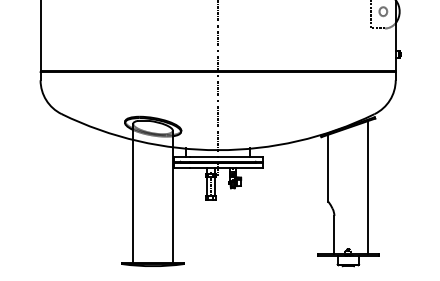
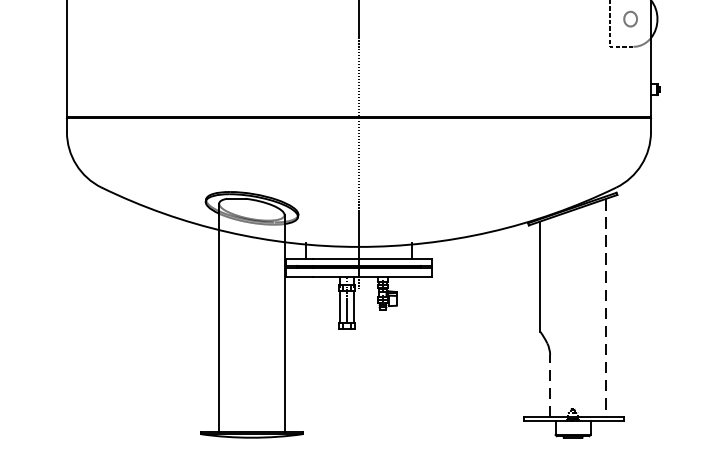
line: (368, 187) -> (606, 308), solid -> dashed
line: (334, 234) -> (550, 385), solid -> dashed

